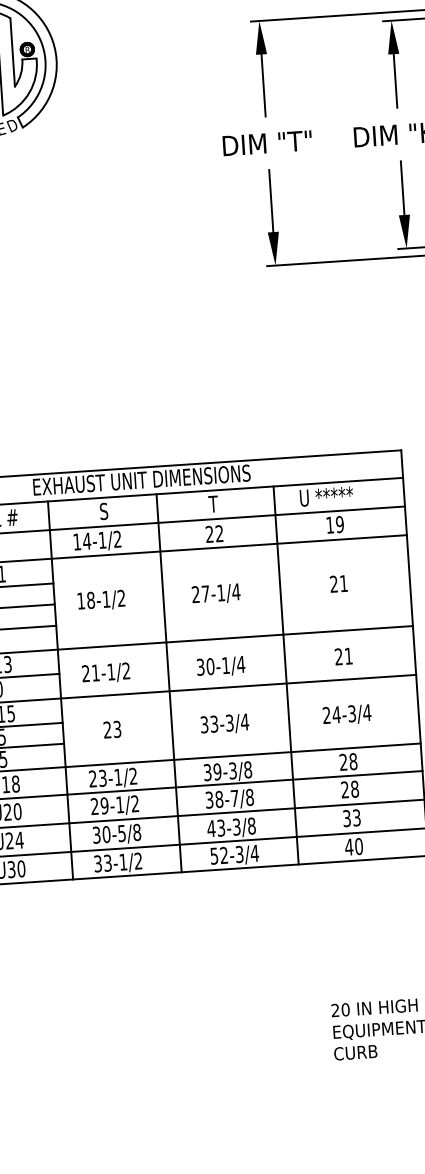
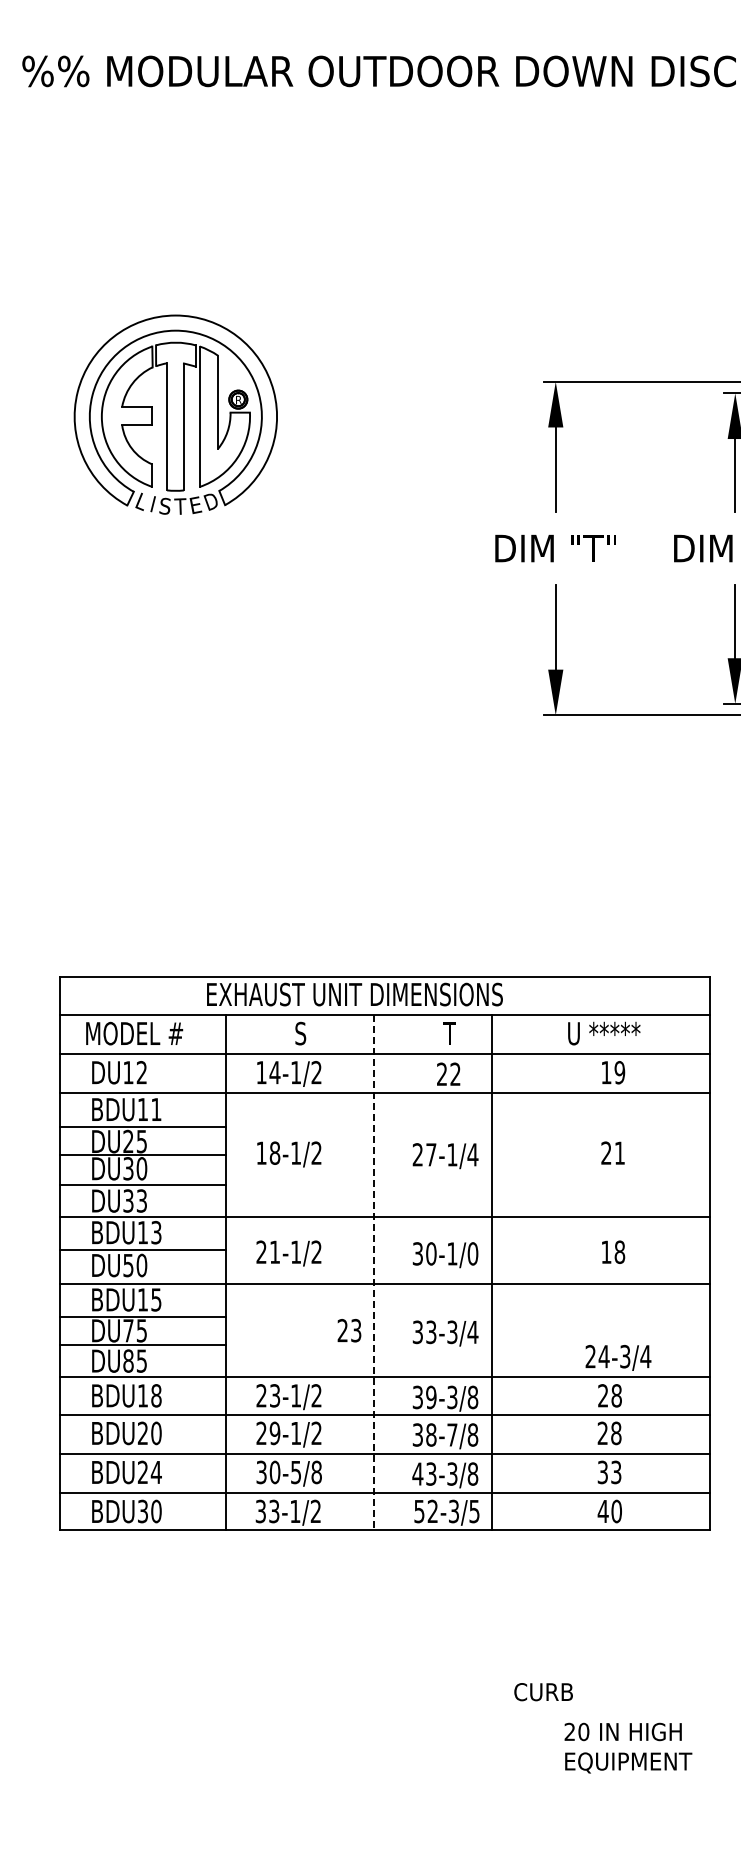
text: (344, 656) -> (613, 1251), 21 -> 18
text: (240, 664) -> (472, 1253), 30-1/4 -> 30-1/0
line: (286, 675) -> (492, 1272), moved
line: (169, 683) -> (373, 1272), solid -> dashed
text: (347, 714) -> (618, 1357), moved
text: (112, 729) -> (349, 1330), moved
text: (254, 853) -> (474, 1511), 52-3/4 -> 52-3/5
text: (355, 1053) -> (543, 1692), moved

